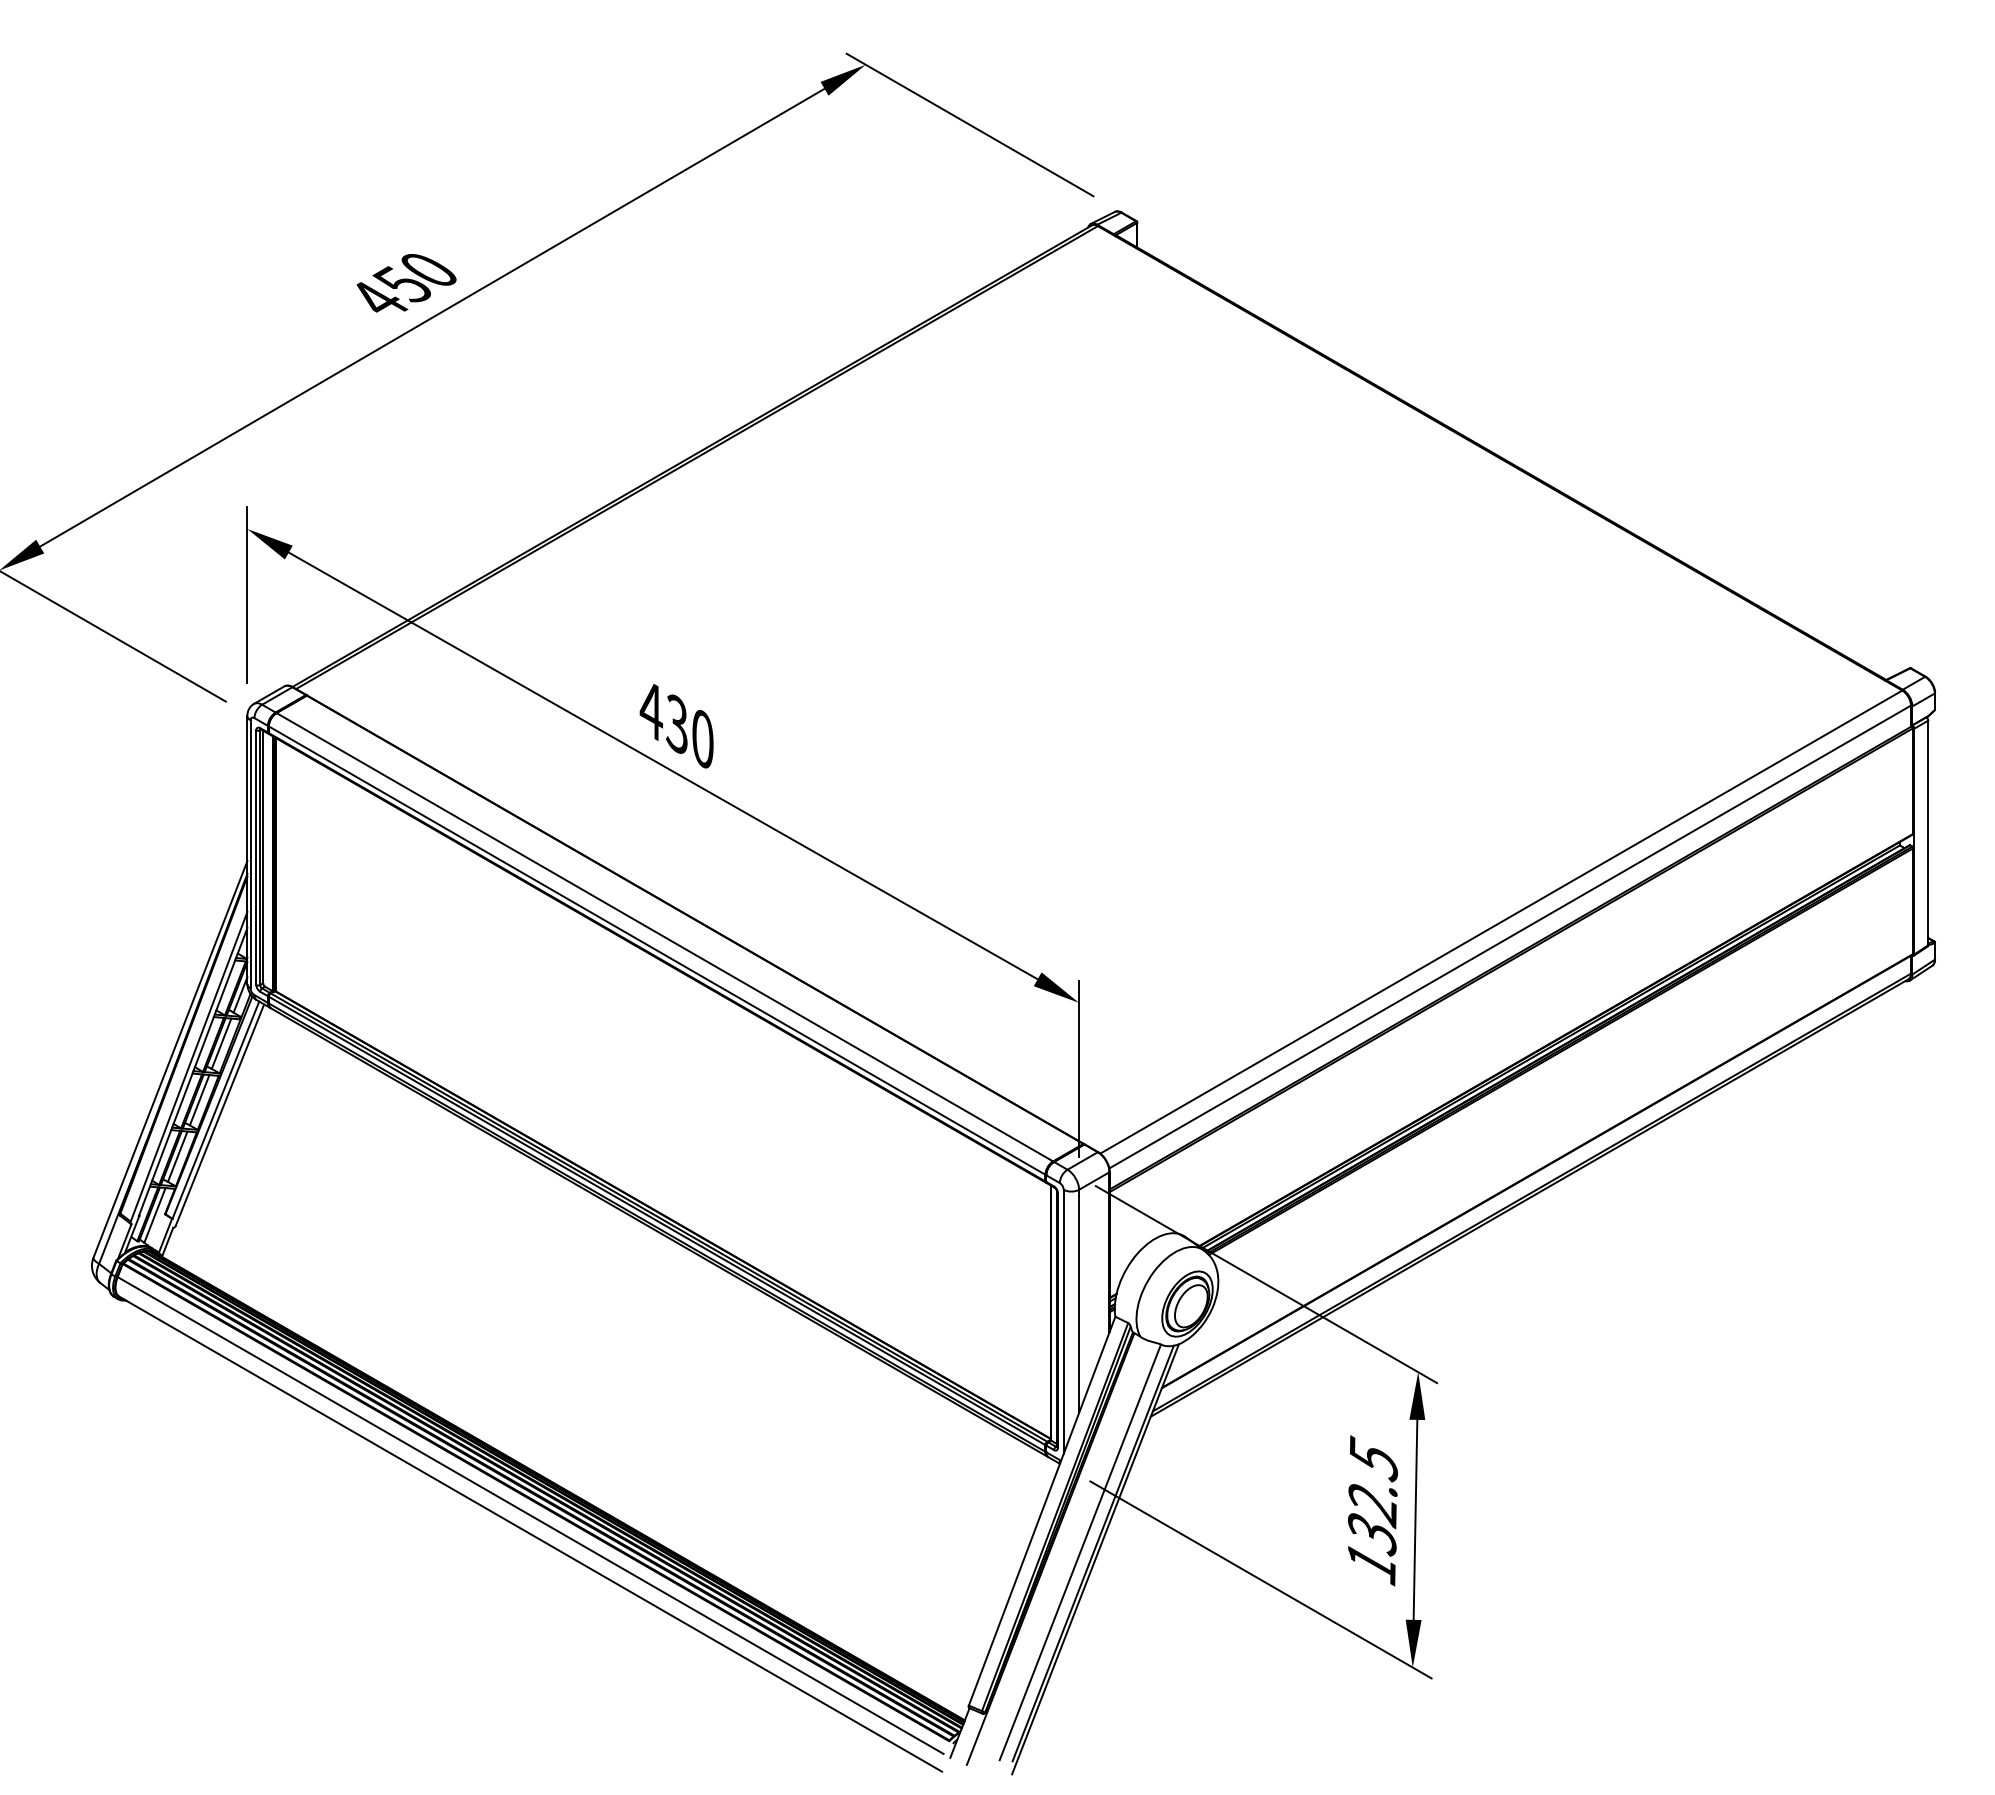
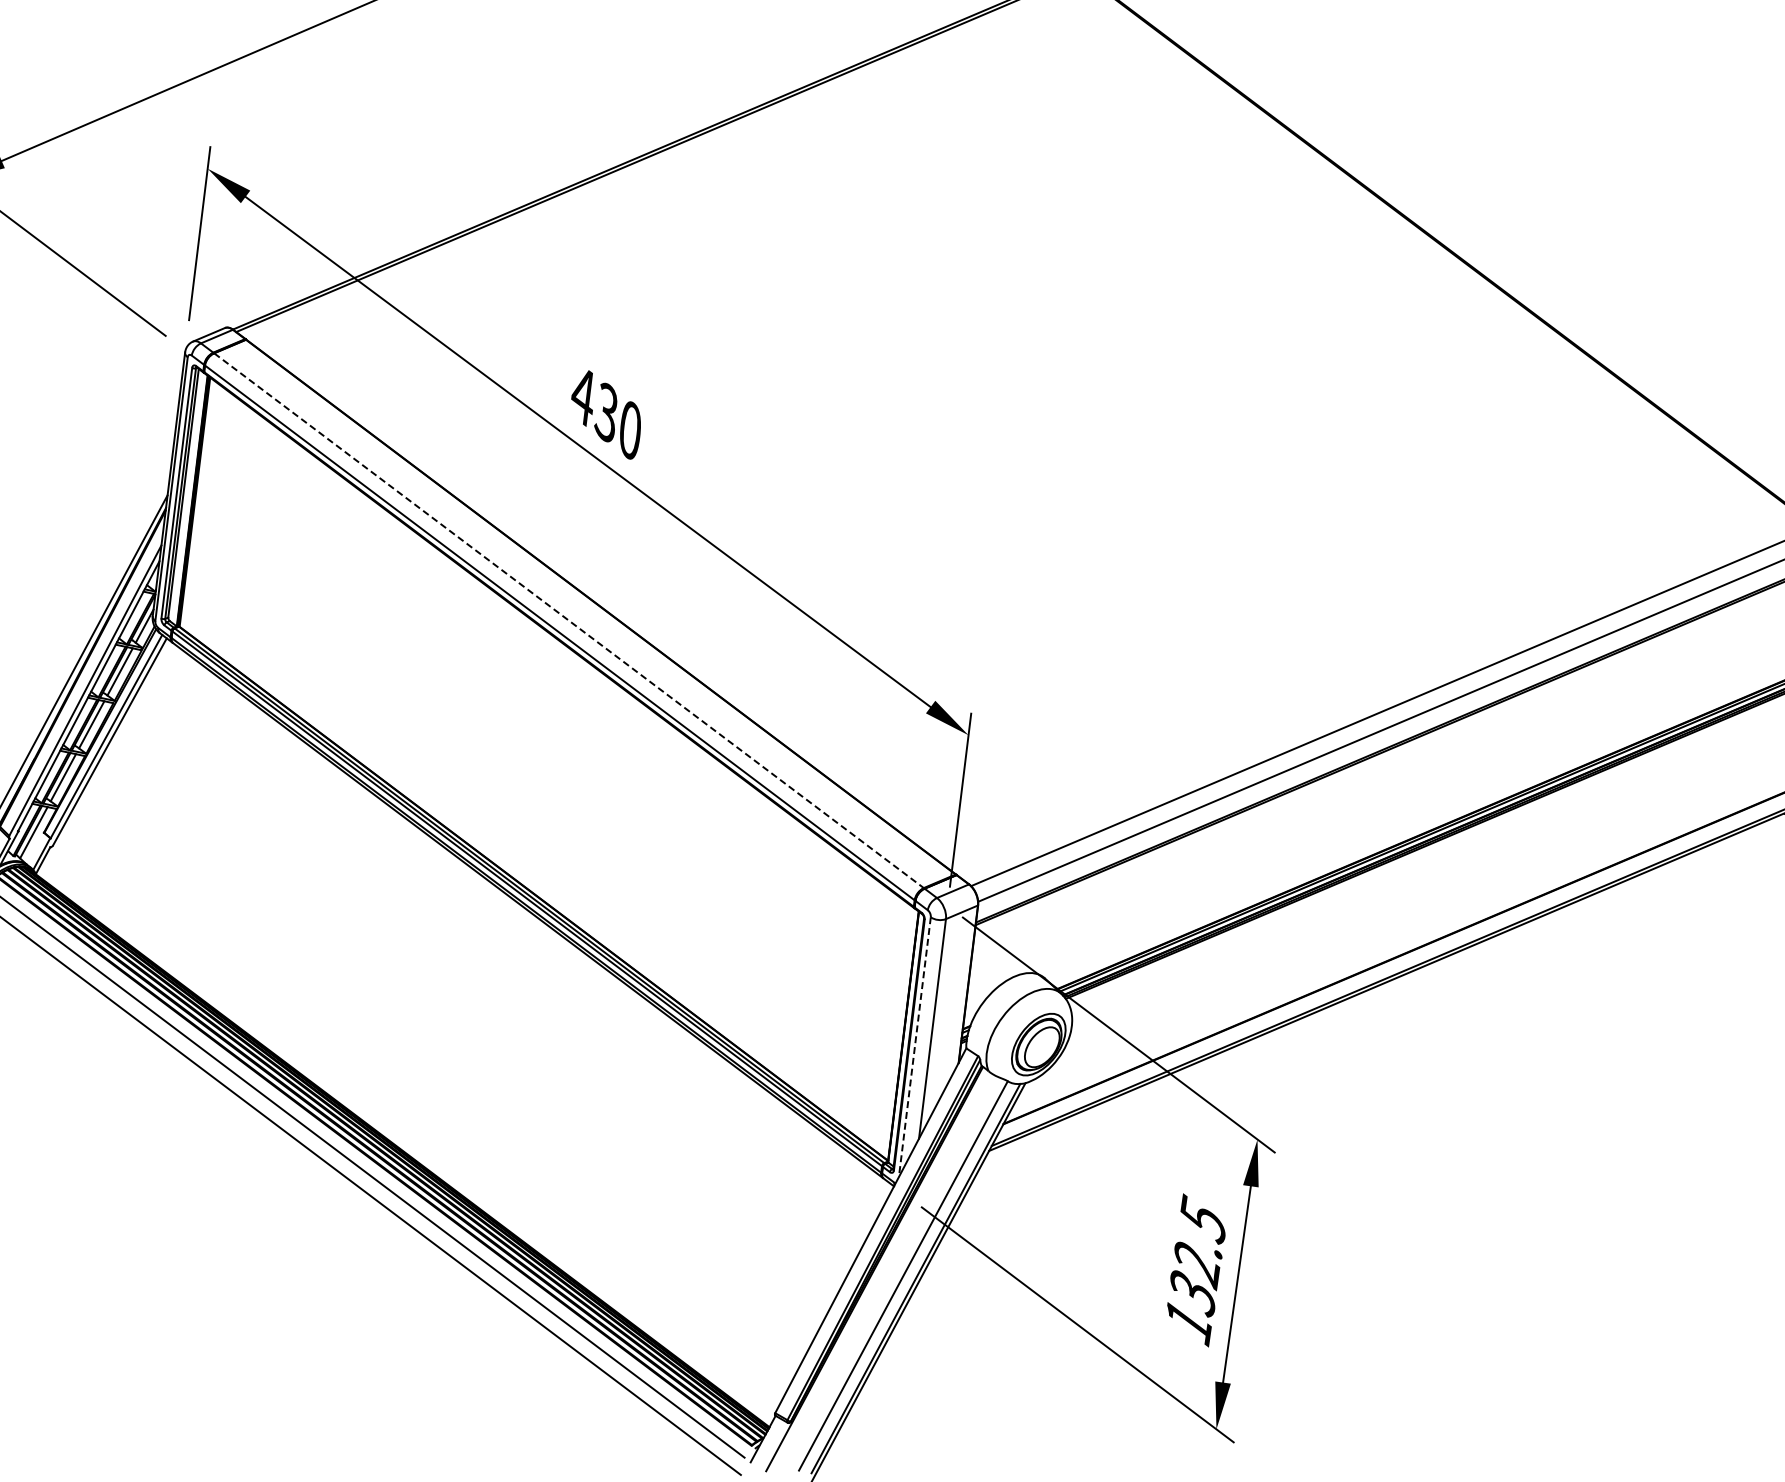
line: (665, 937) -> (569, 621), solid -> dashed
line: (1063, 1322) -> (914, 1047), solid -> dashed

